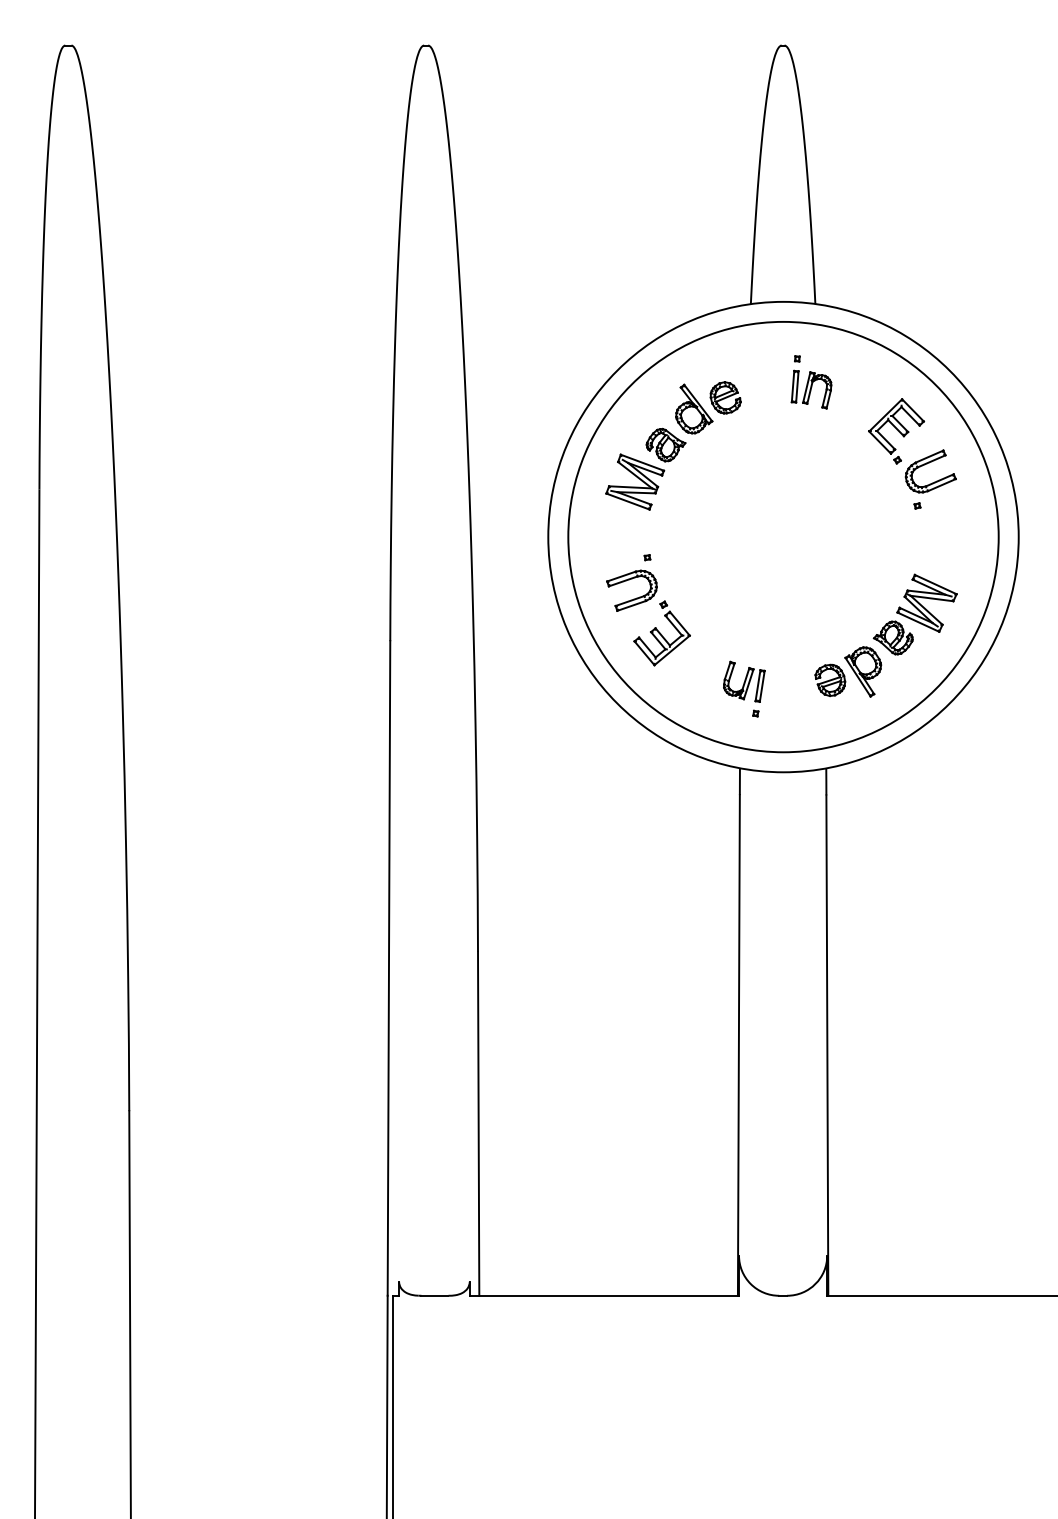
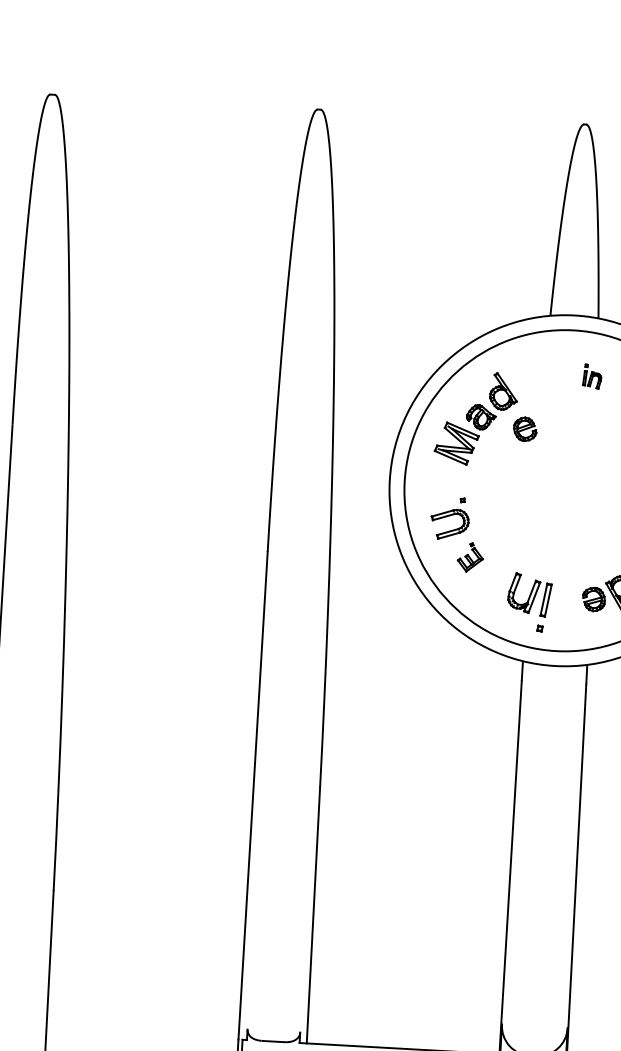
part: (811, 382) -> (592, 376), size x0.6
part: (725, 397) -> (525, 429), moved
part: (661, 633) -> (470, 557), size x0.6
part: (744, 688) -> (529, 601), size x1.4

